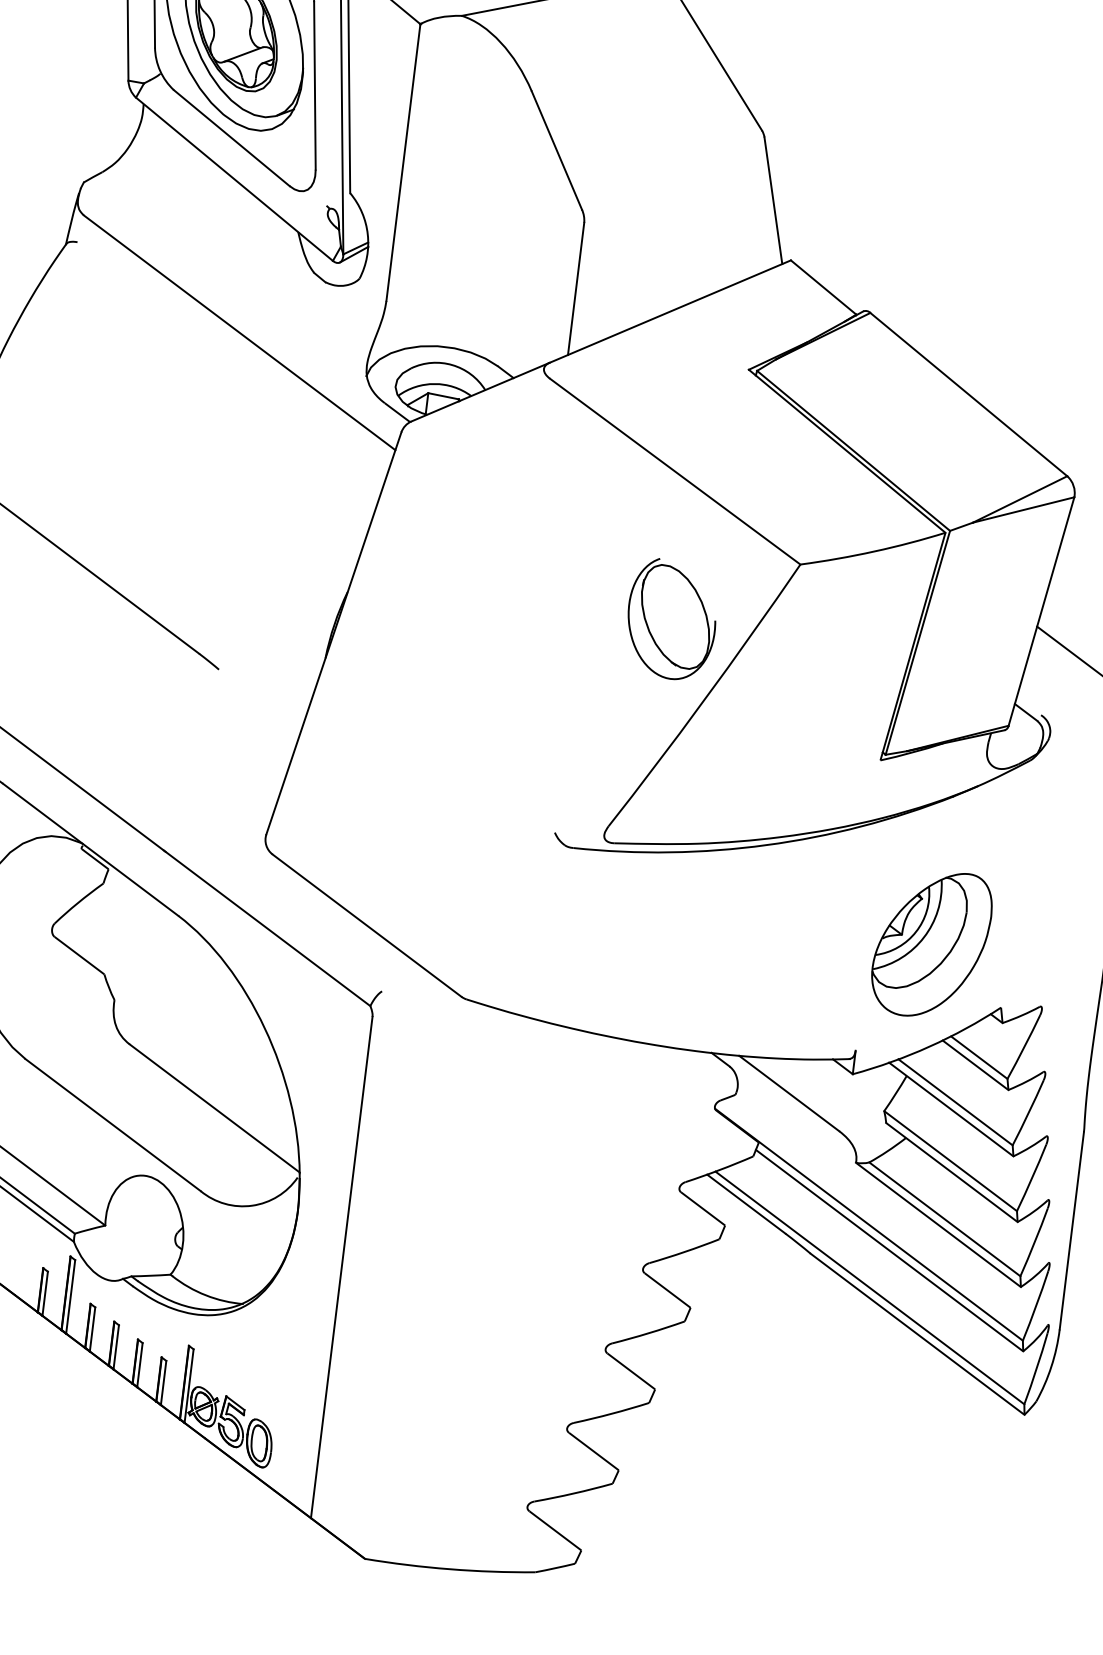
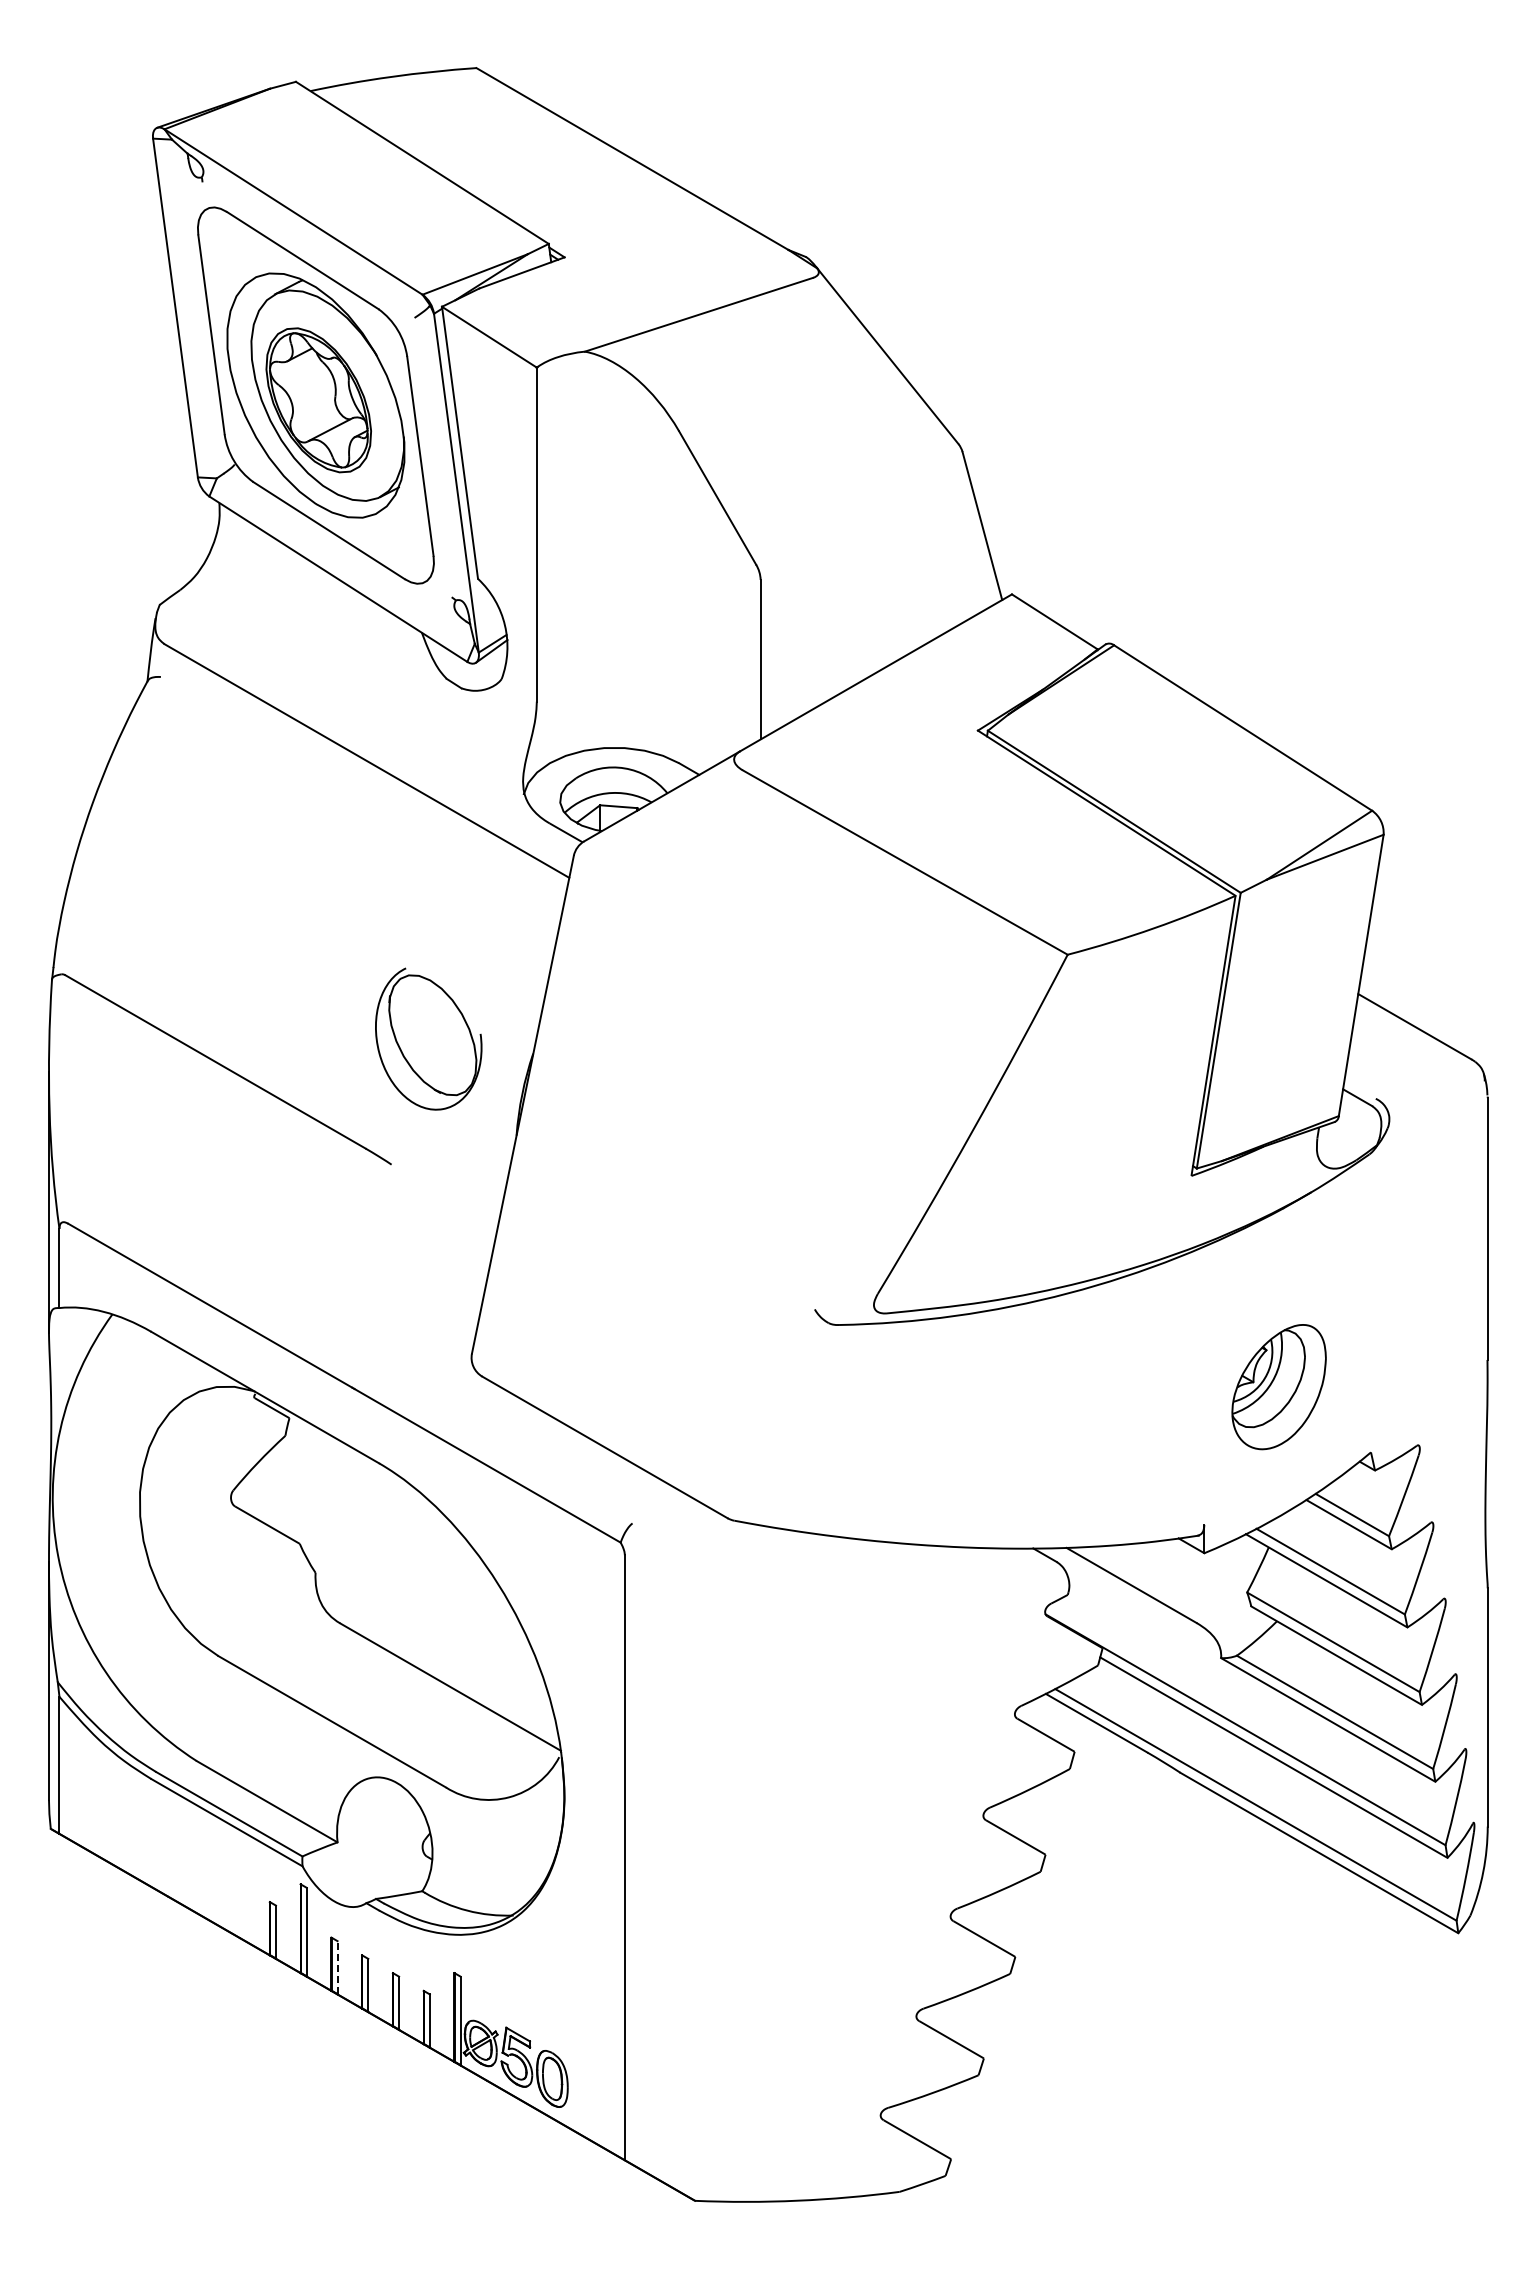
part: (671, 619) -> (428, 1038), moved
part: (931, 943) -> (1278, 1386), size x0.7
line: (92, 1329) -> (337, 1967), solid -> dashed

